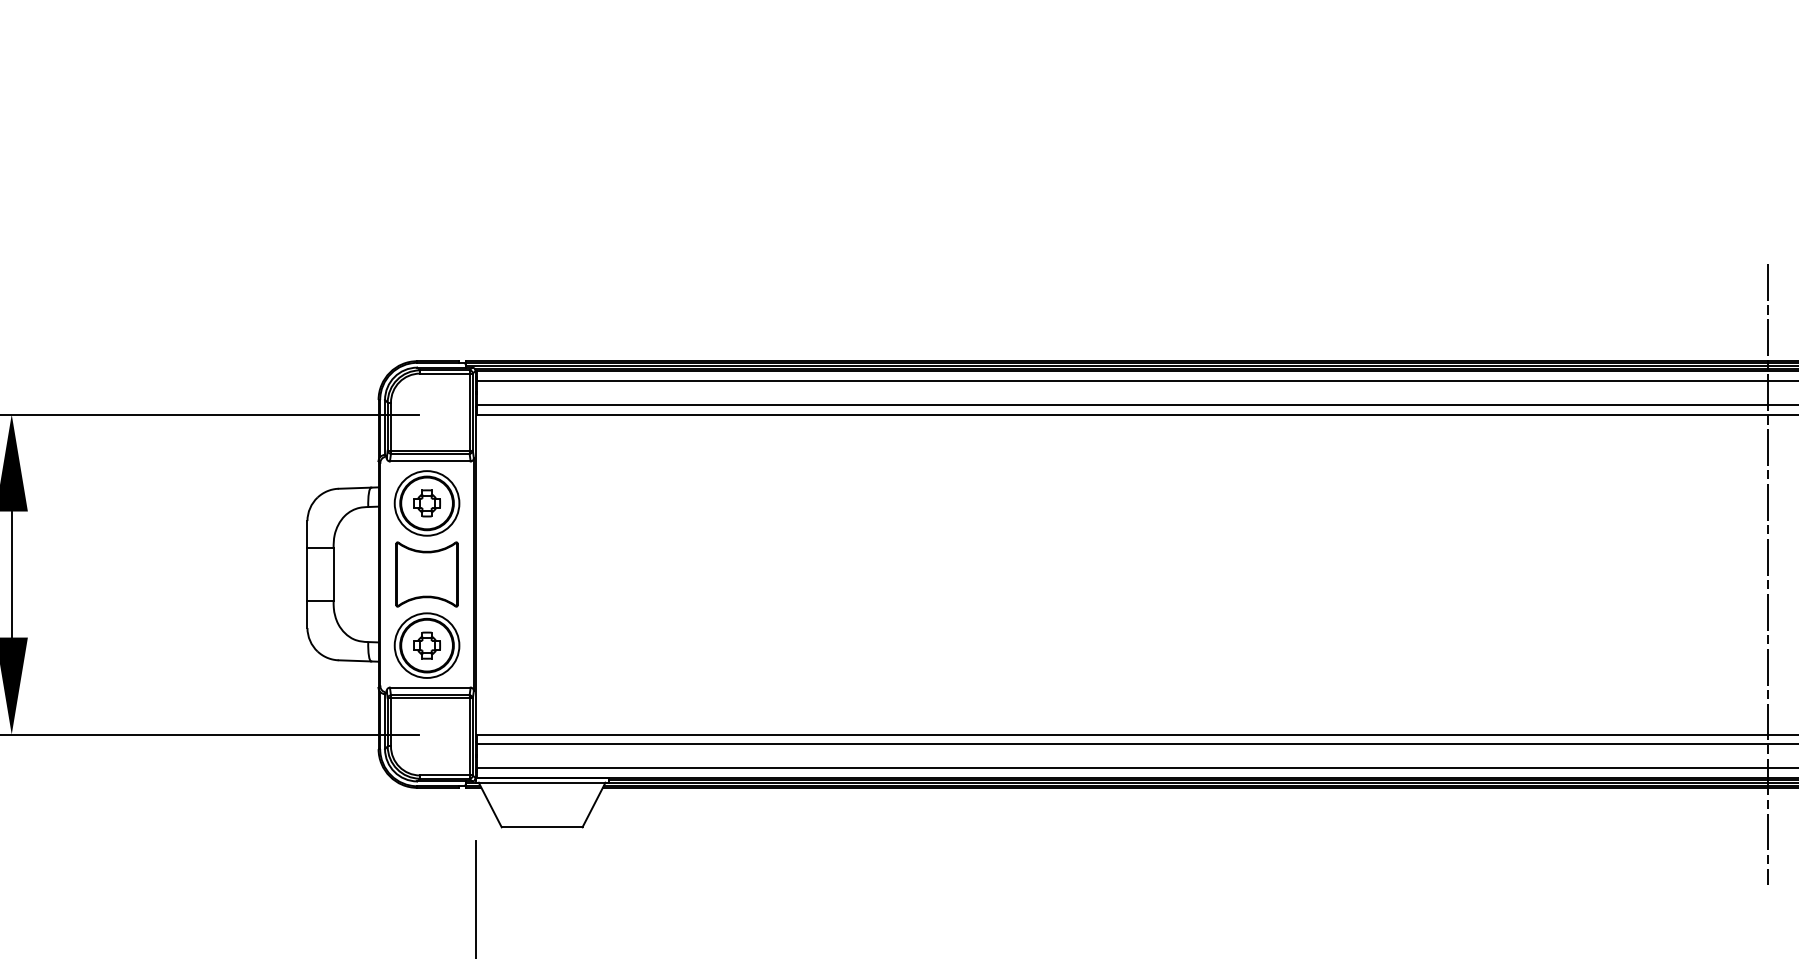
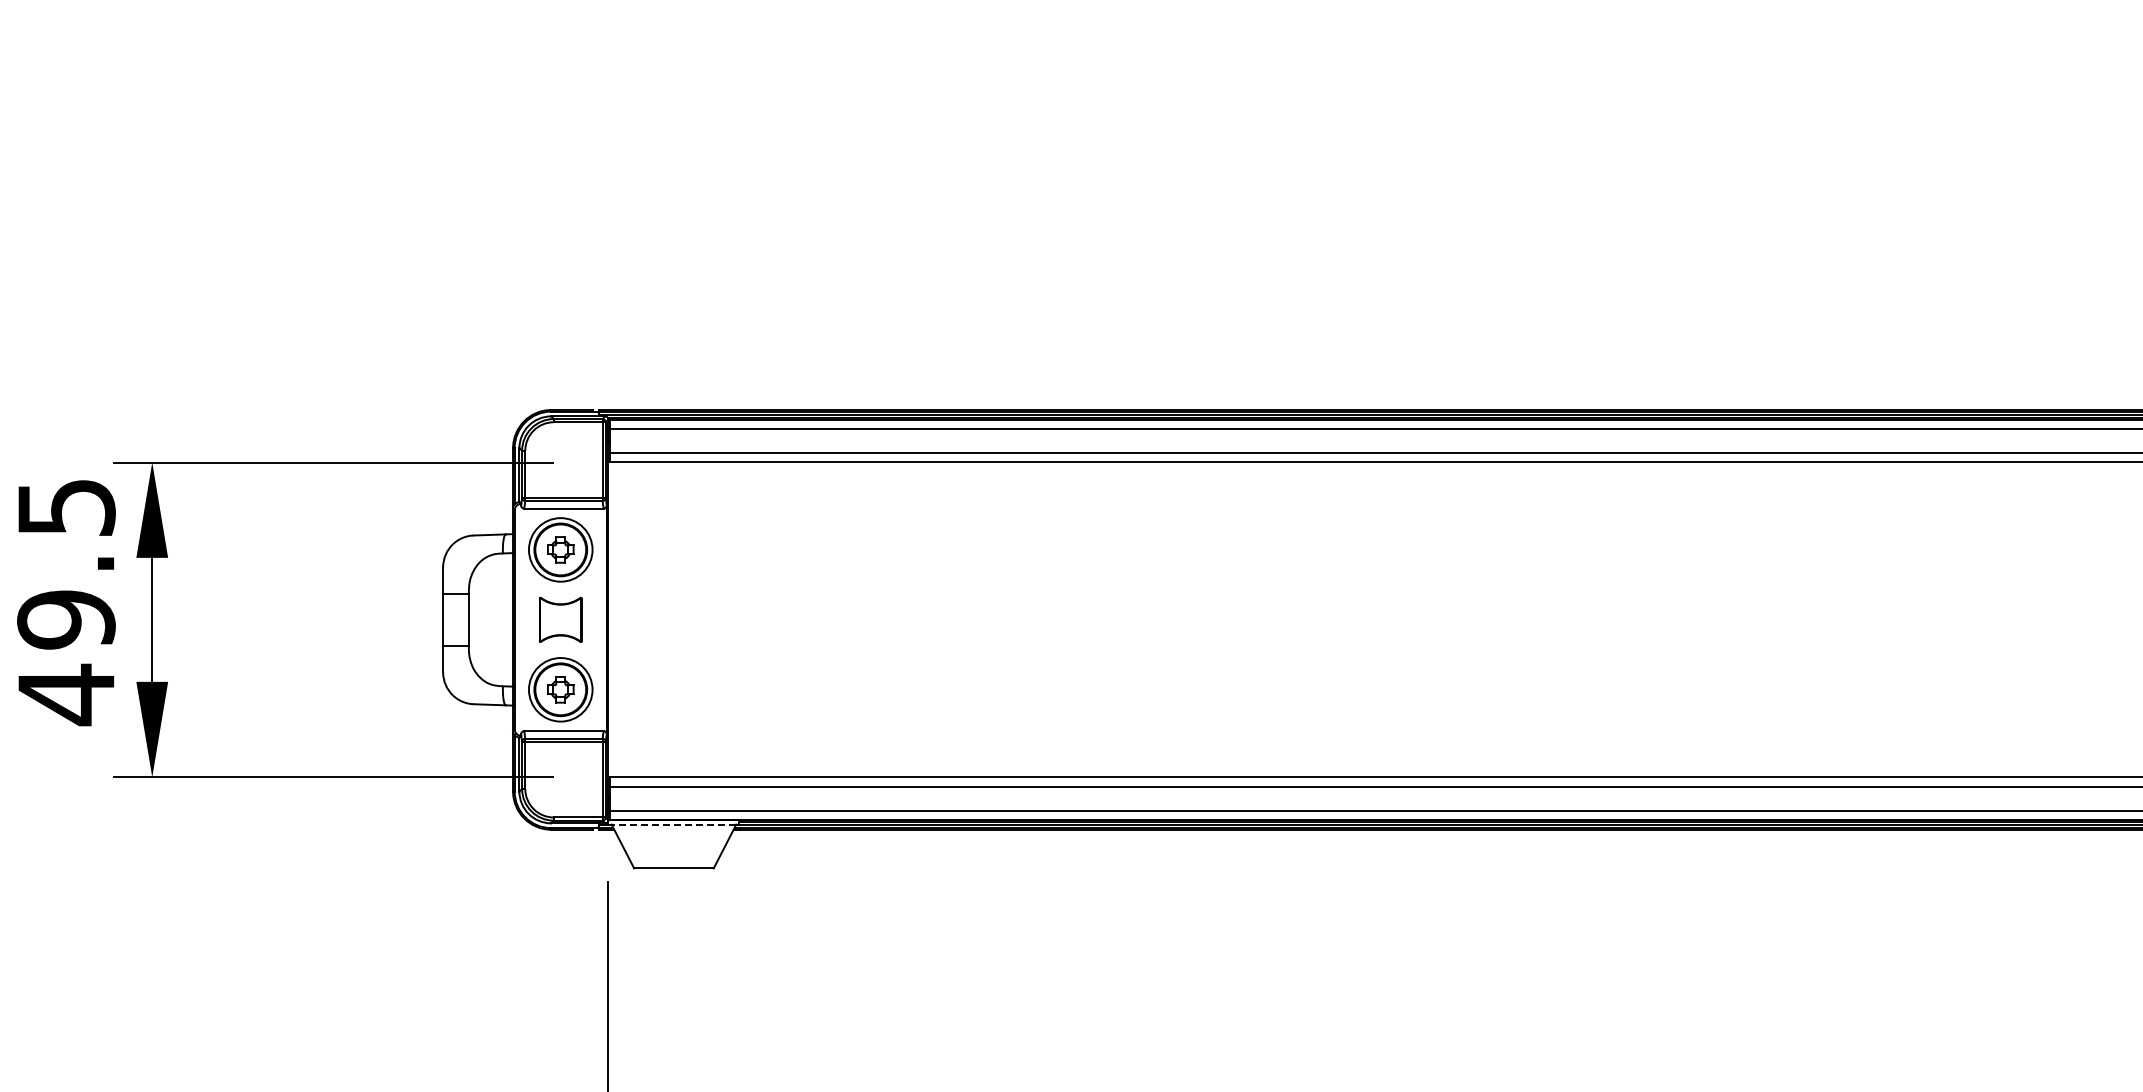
part: (426, 574) -> (560, 619), size x0.7
line: (1768, 574) -> (1880, 619), removed
line: (542, 782) -> (674, 824), solid -> dashed

